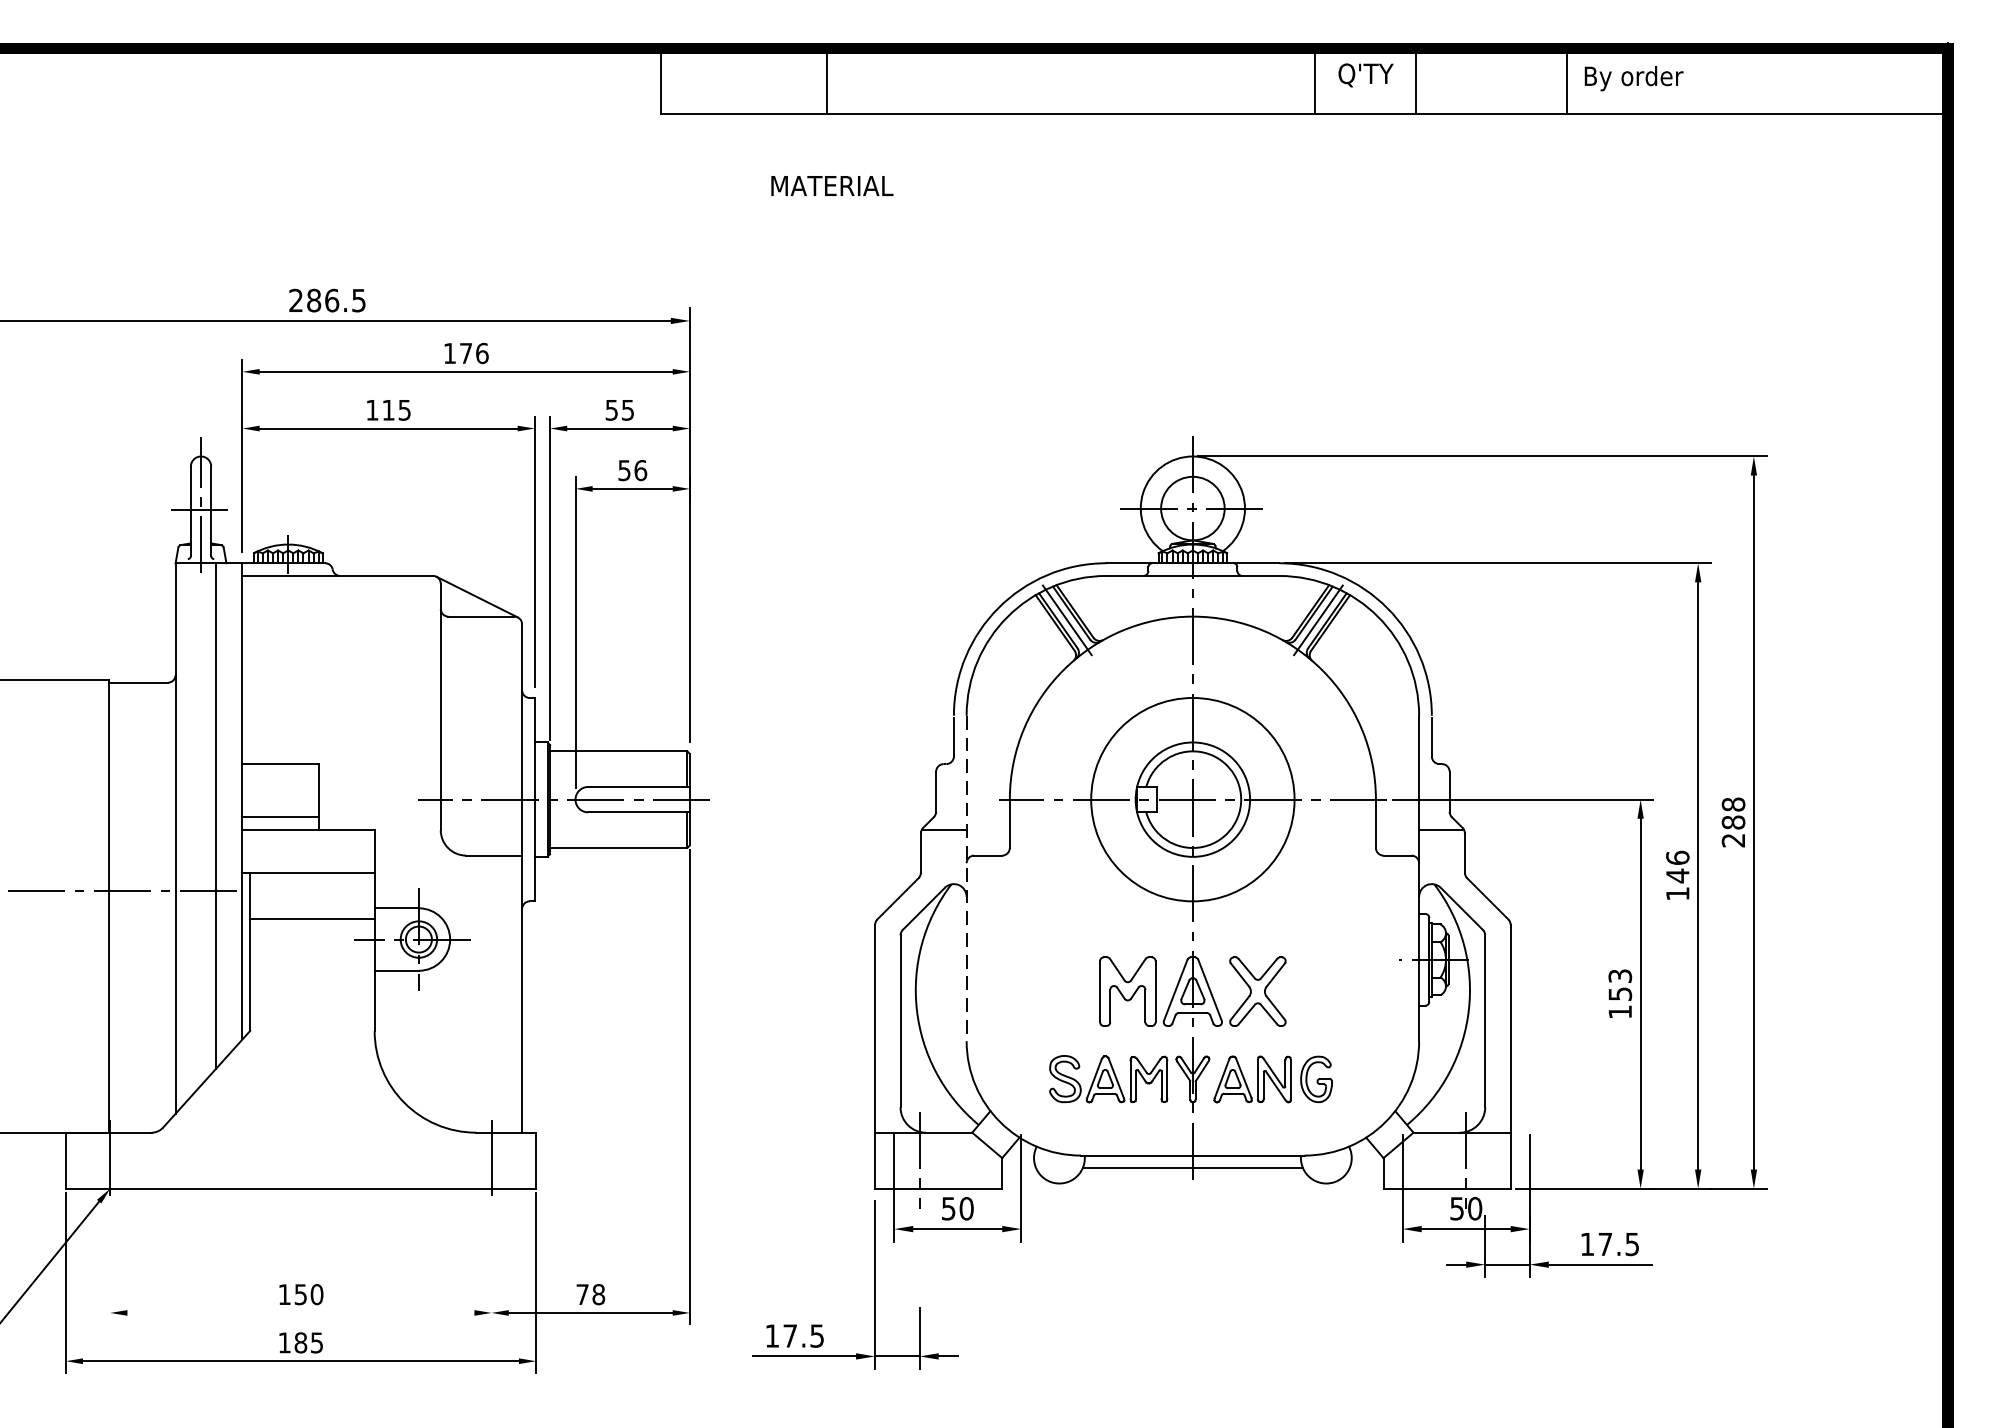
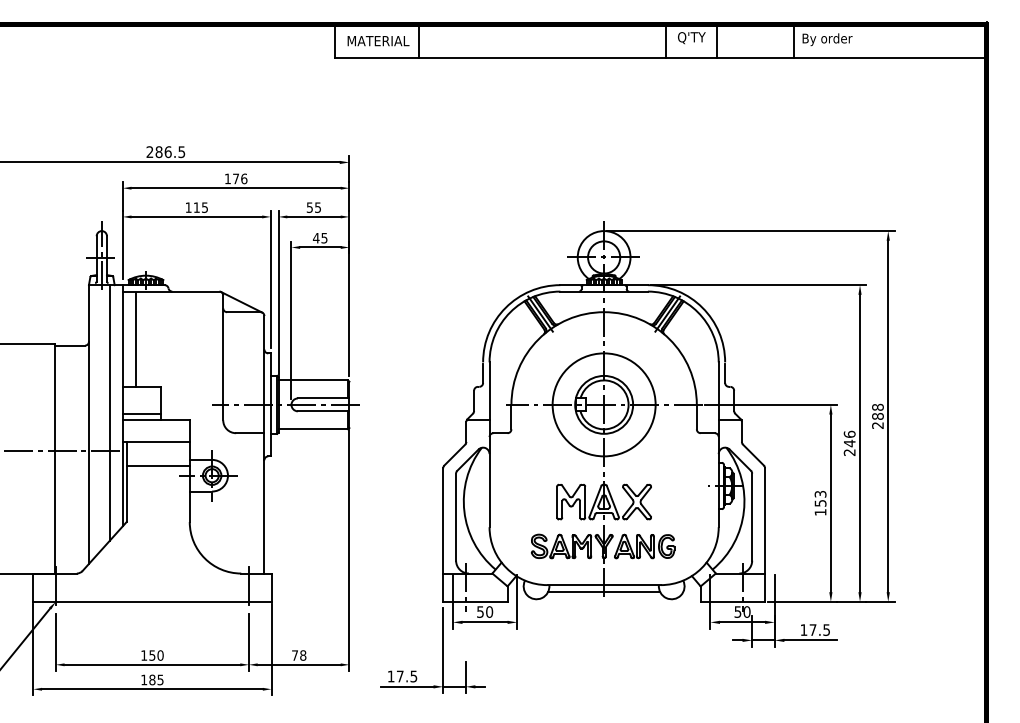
text: (832, 186) -> (378, 41), moved
text: (630, 469) -> (319, 237), 56 -> 45
line: (267, 670) -> (135, 339), added
line: (966, 879) -> (489, 445), dashed -> solid
text: (1677, 893) -> (849, 452), 146 -> 246
line: (109, 1268) -> (55, 642), added
line: (490, 1268) -> (248, 642), added
line: (301, 1312) -> (152, 664), added

